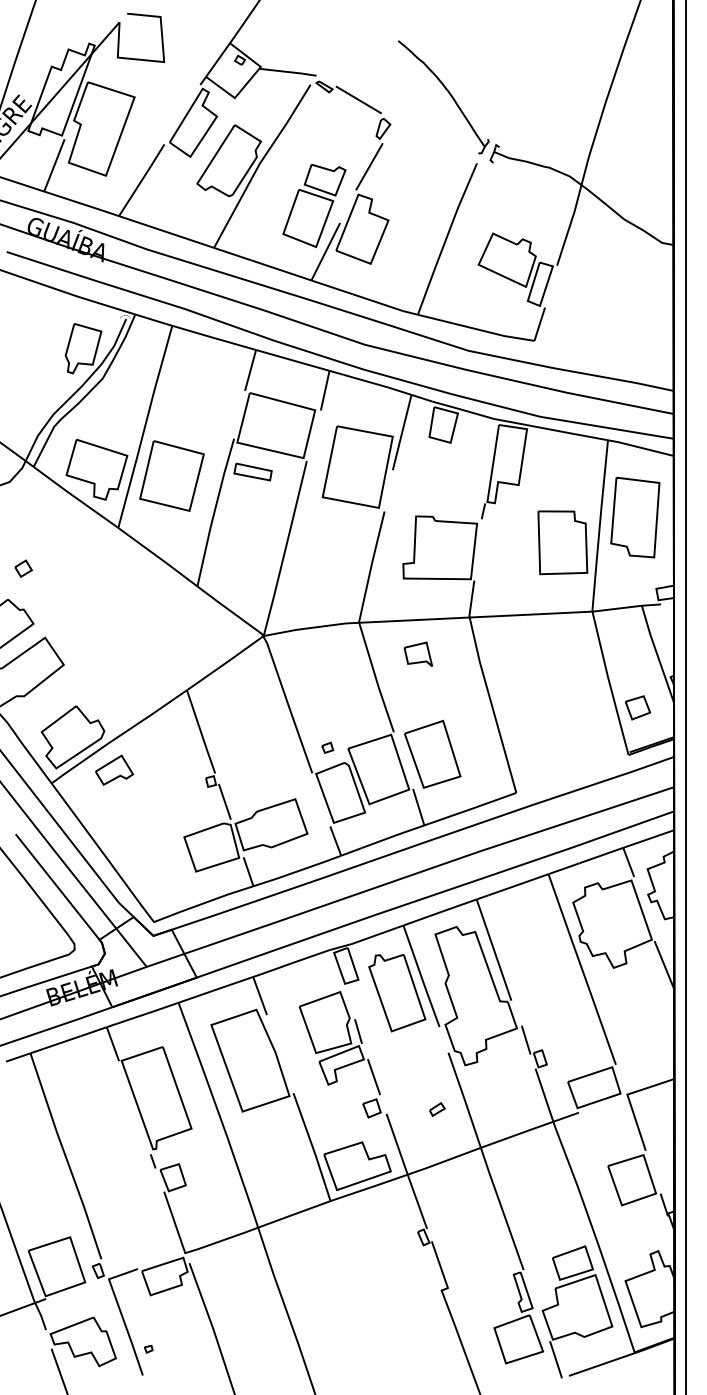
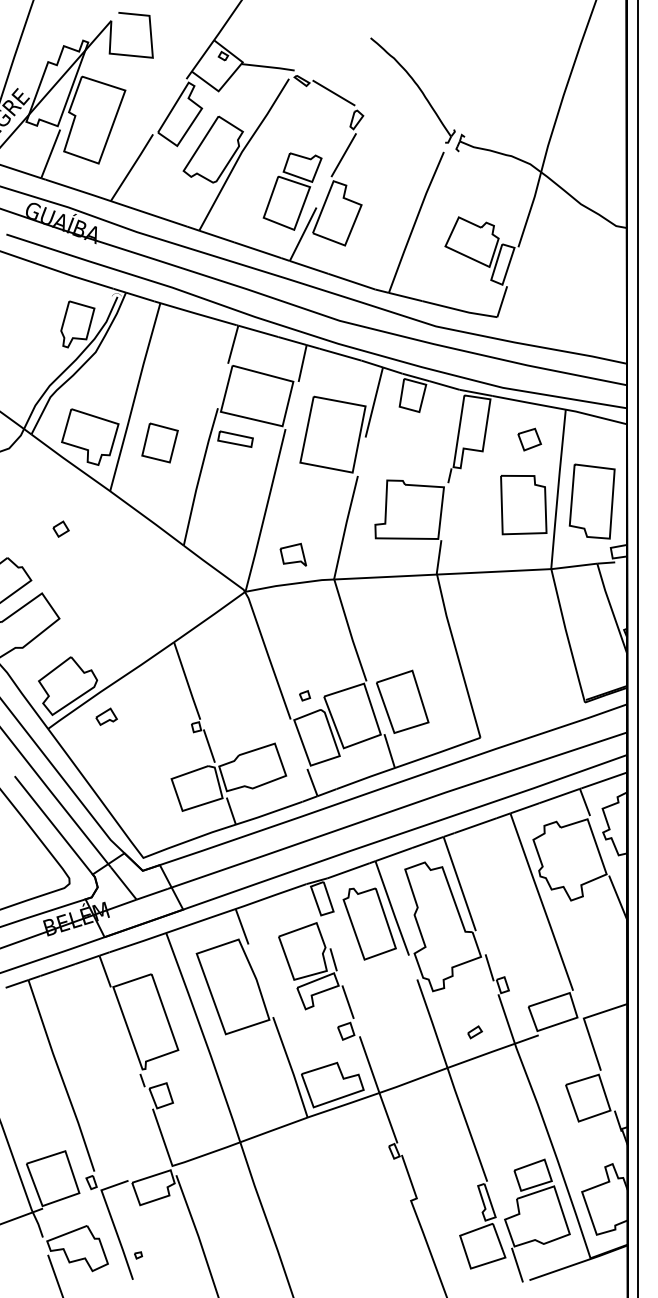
part: (171, 475) -> (159, 442), size x0.6
part: (634, 517) -> (591, 501), moved
part: (22, 567) -> (60, 528), moved
part: (418, 653) -> (293, 554), moved
part: (637, 707) -> (529, 439), moved
part: (114, 770) -> (106, 716), size x0.6
part: (436, 1109) -> (474, 1032), moved

